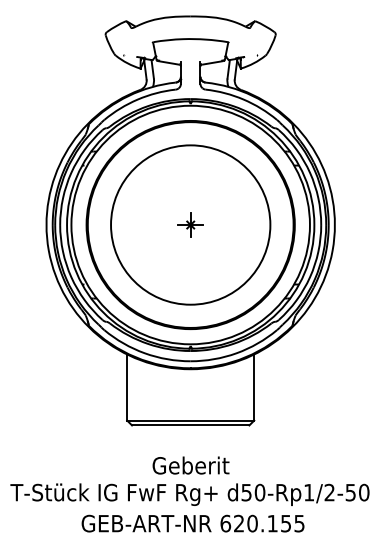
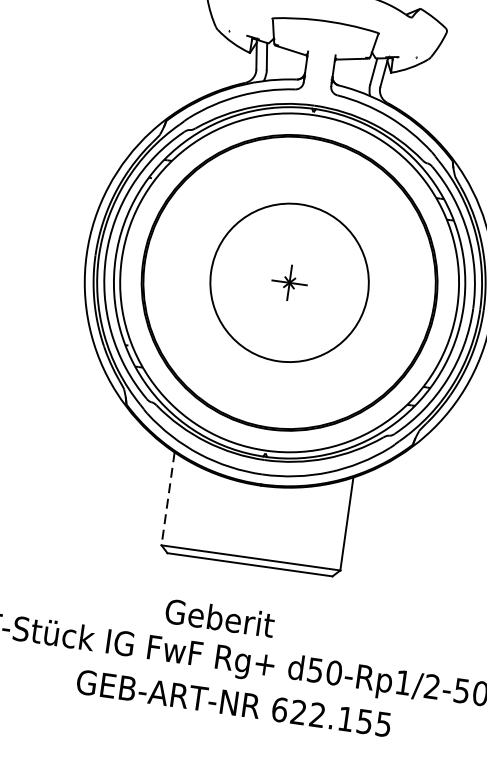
circle: (190, 224) -> (289, 282), size x0.7
line: (127, 388) -> (168, 500), solid -> dashed
text: (190, 465) -> (219, 617), moved
text: (252, 523) -> (317, 714), 620.155 -> 622.155

